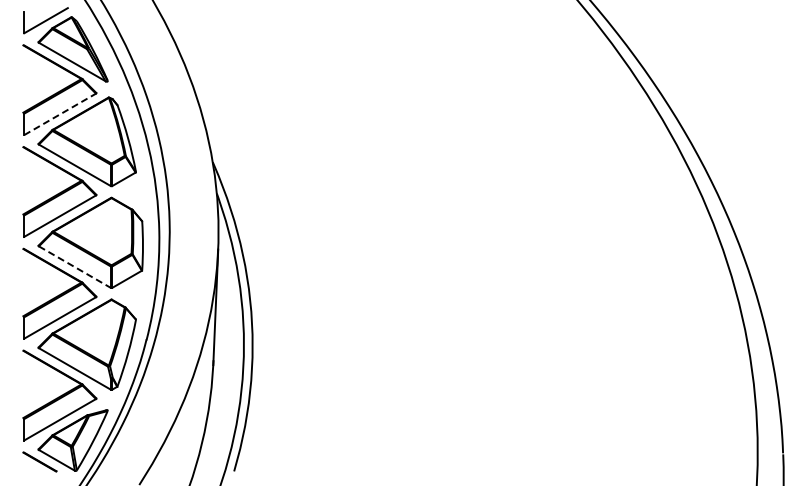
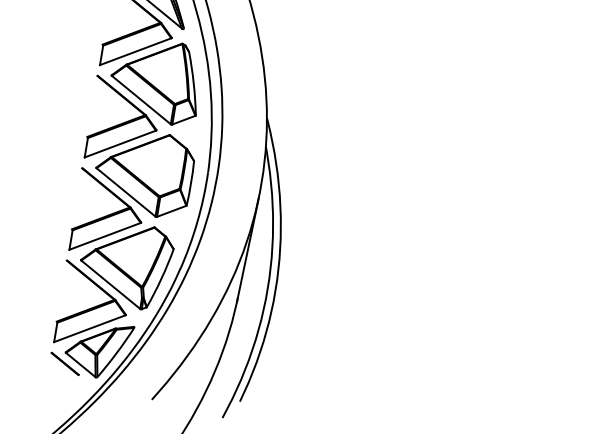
line: (60, 114) -> (135, 51), dashed -> solid
line: (75, 267) -> (126, 192), dashed -> solid

